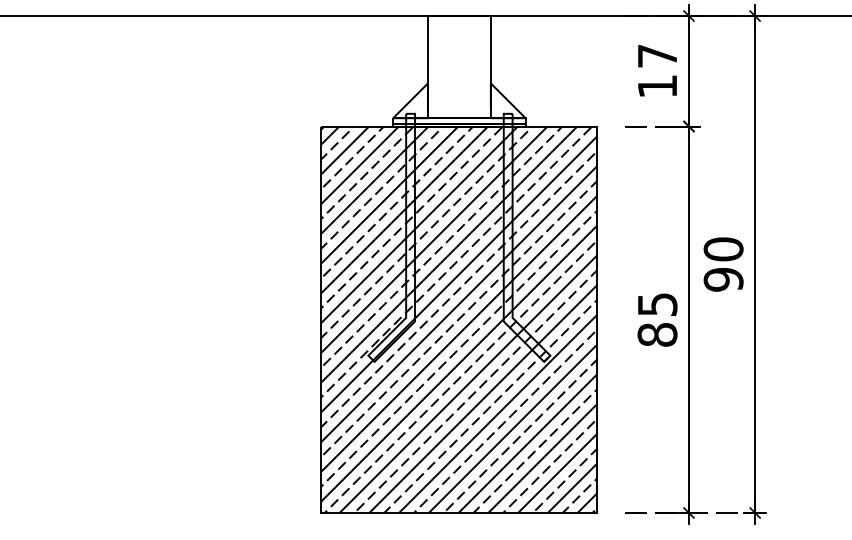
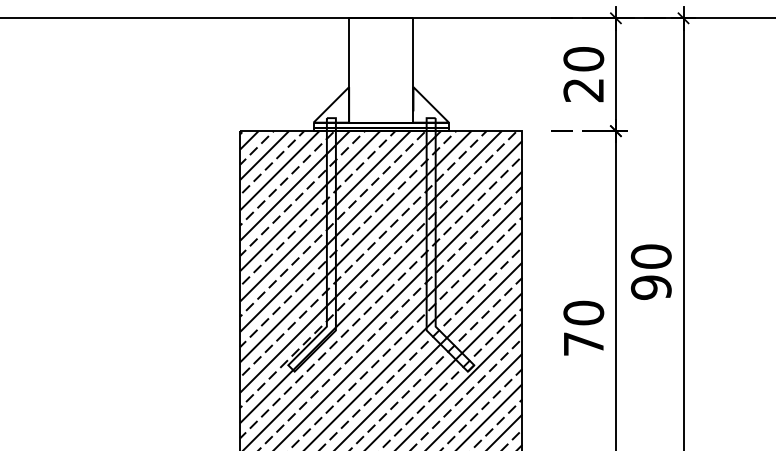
text: (657, 71) -> (583, 74), 17 -> 20
text: (657, 319) -> (583, 328), 85 -> 70

